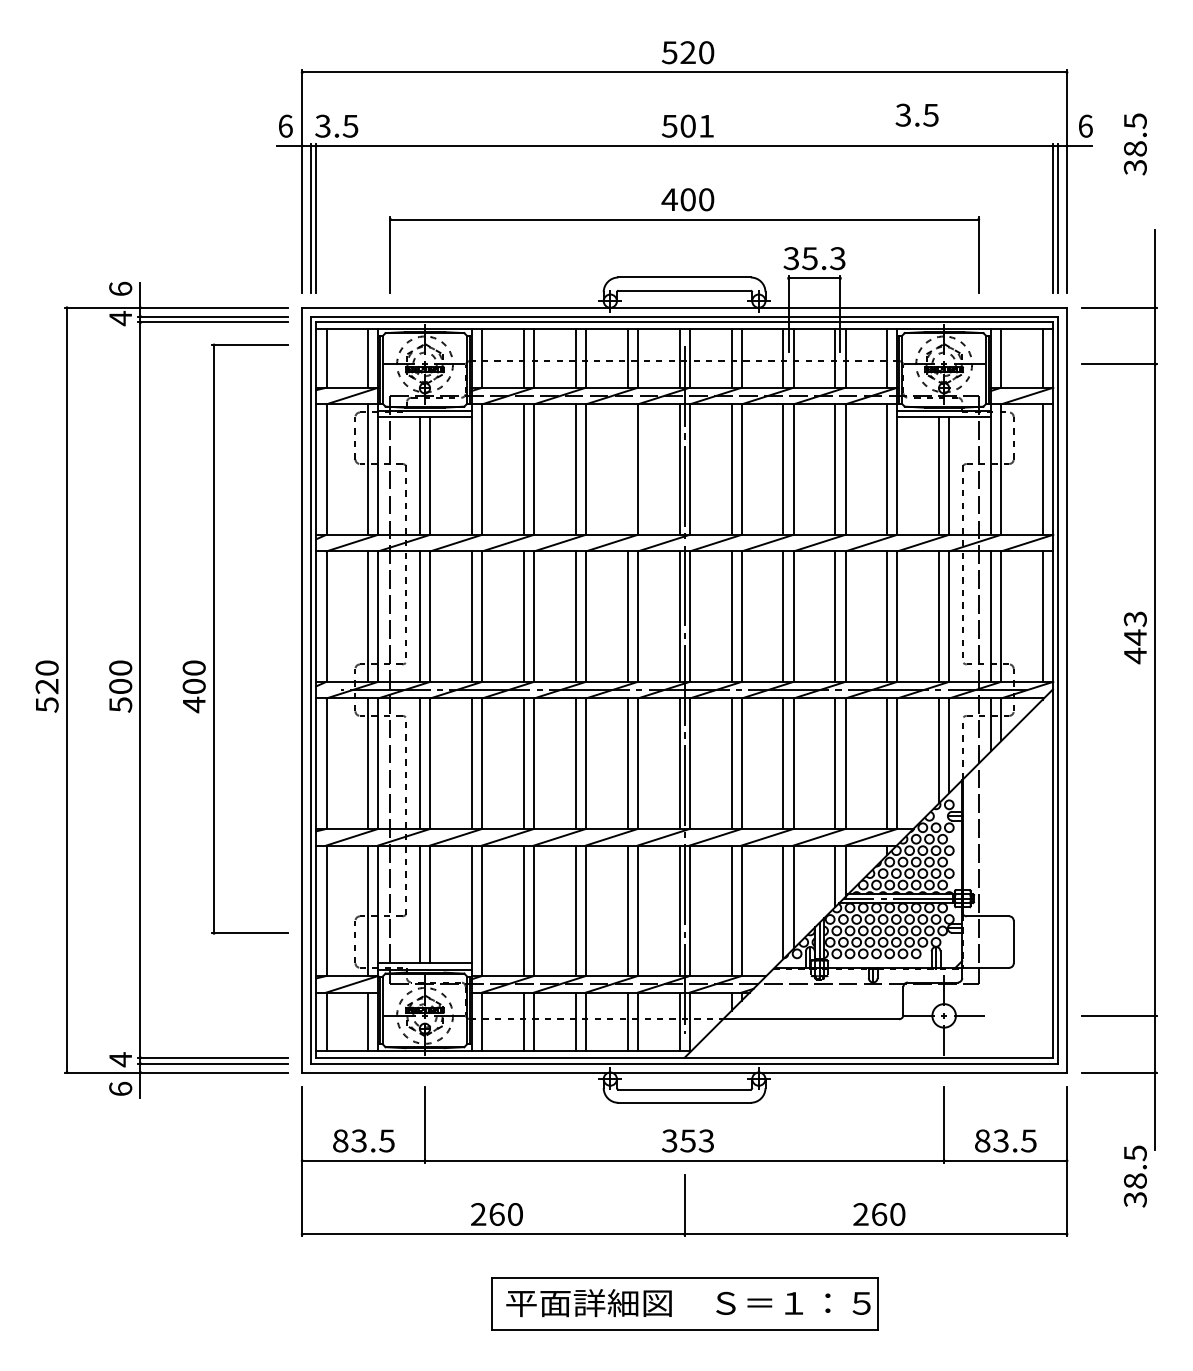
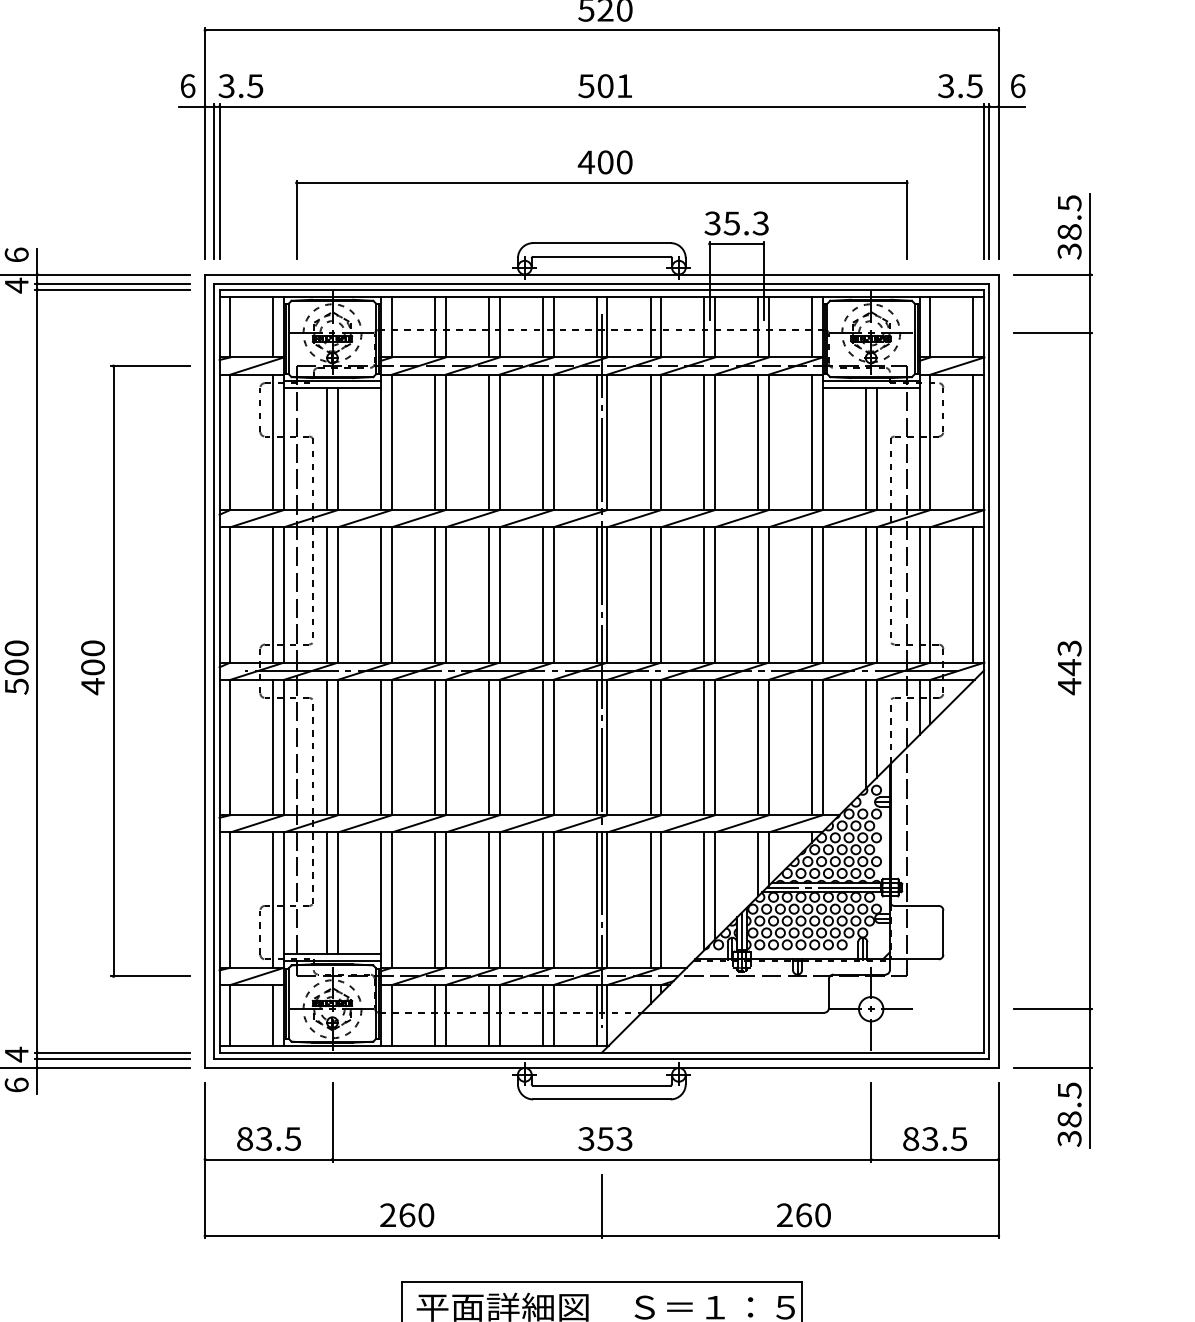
text: (916, 114) -> (959, 85), moved
text: (1134, 144) -> (1068, 227), moved
line: (627, 469) -> (542, 442), added
text: (1134, 637) -> (1068, 667), moved
part: (214, 638) -> (114, 670), moved
text: (1134, 1176) -> (1068, 1114), moved

